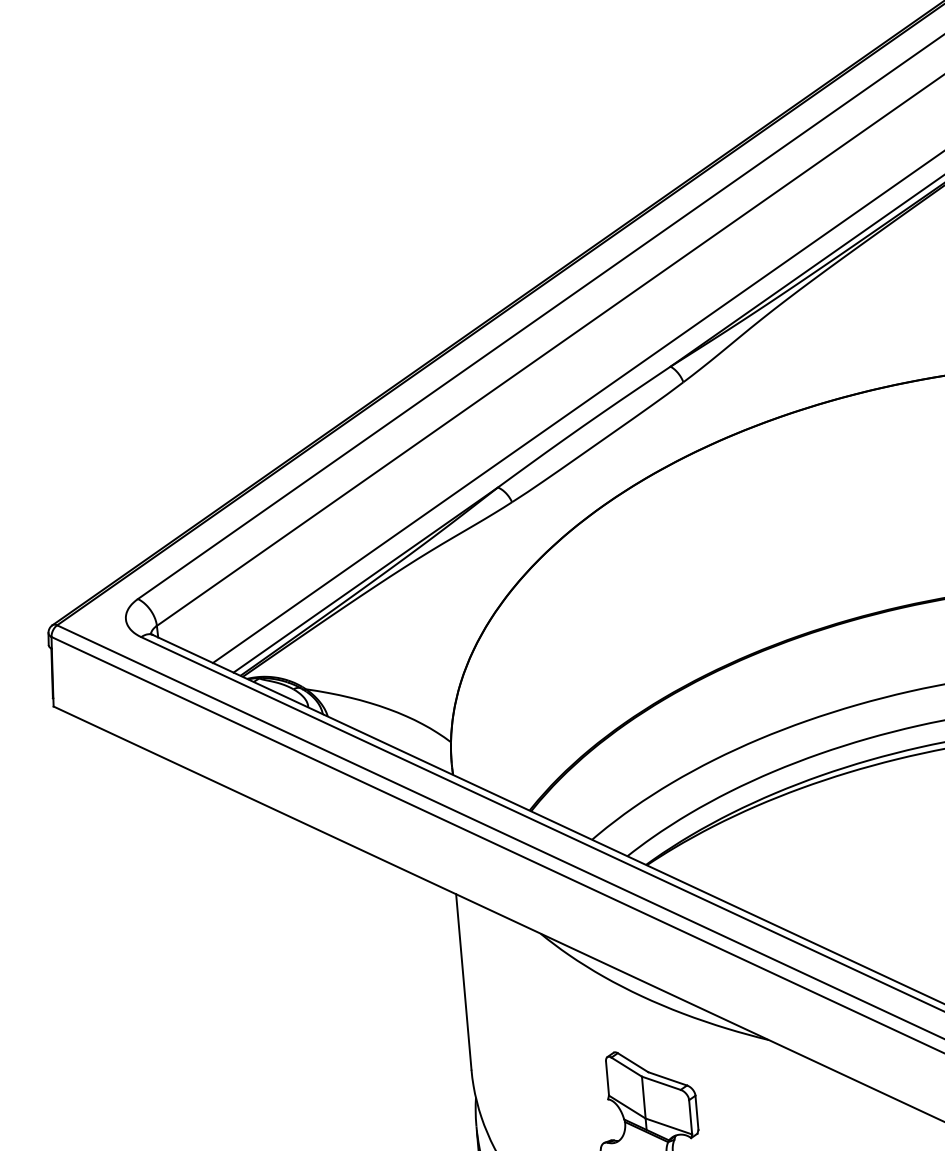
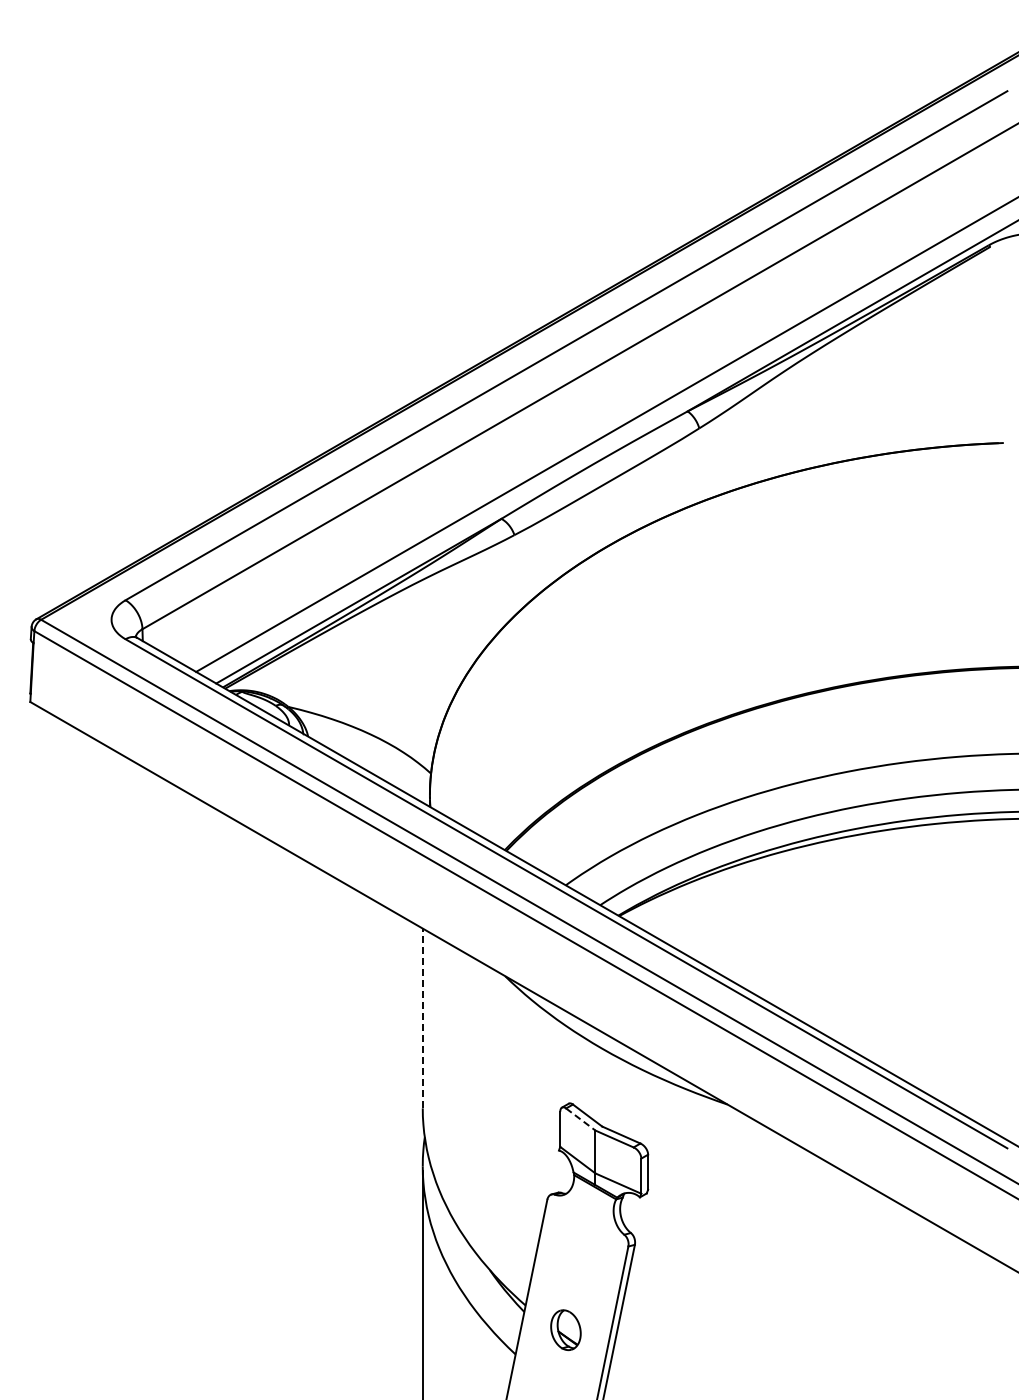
line: (463, 982) -> (422, 1018), solid -> dashed
line: (627, 1067) -> (581, 1119), solid -> dashed

